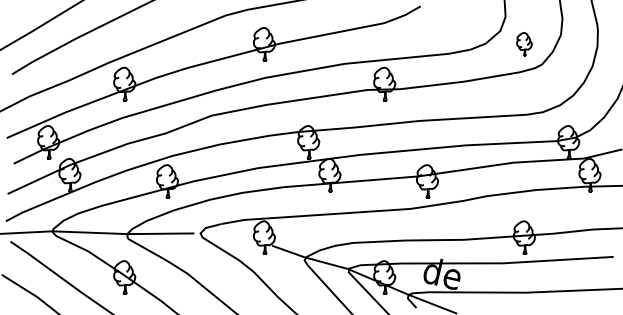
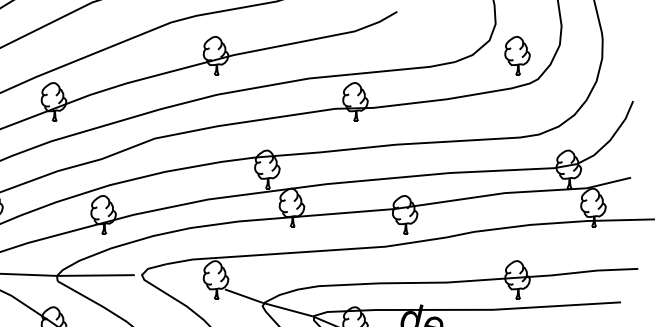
part: (524, 44) -> (517, 56), size x1.43

